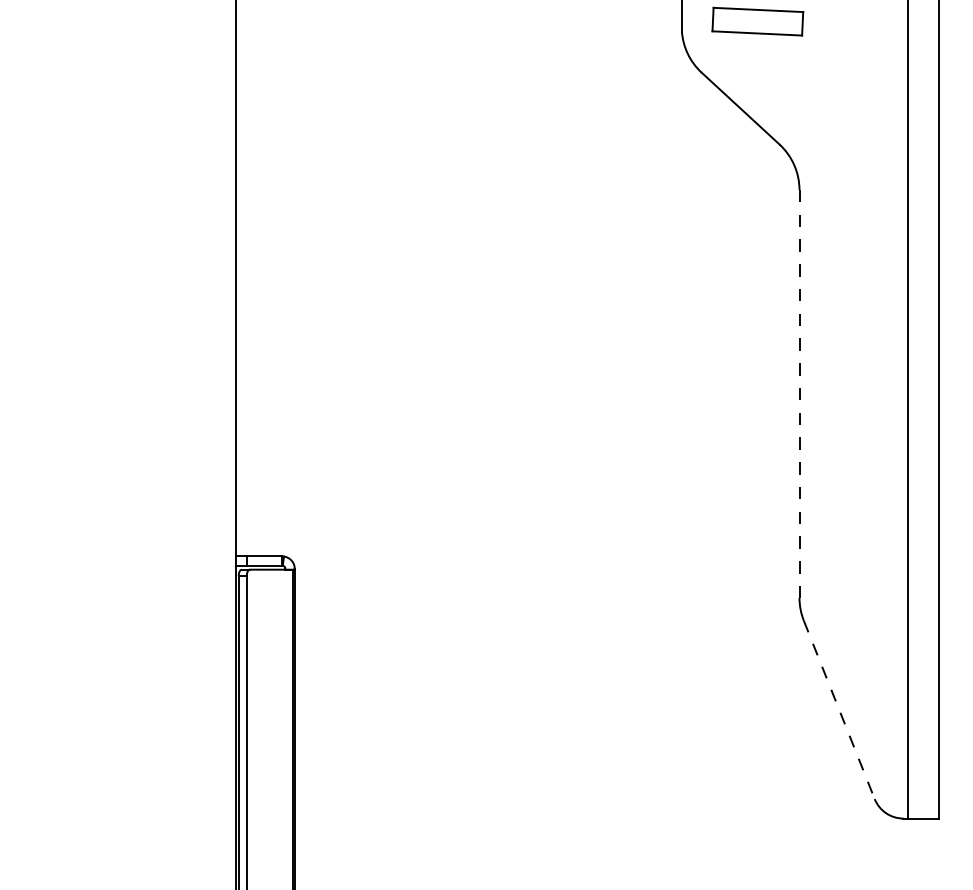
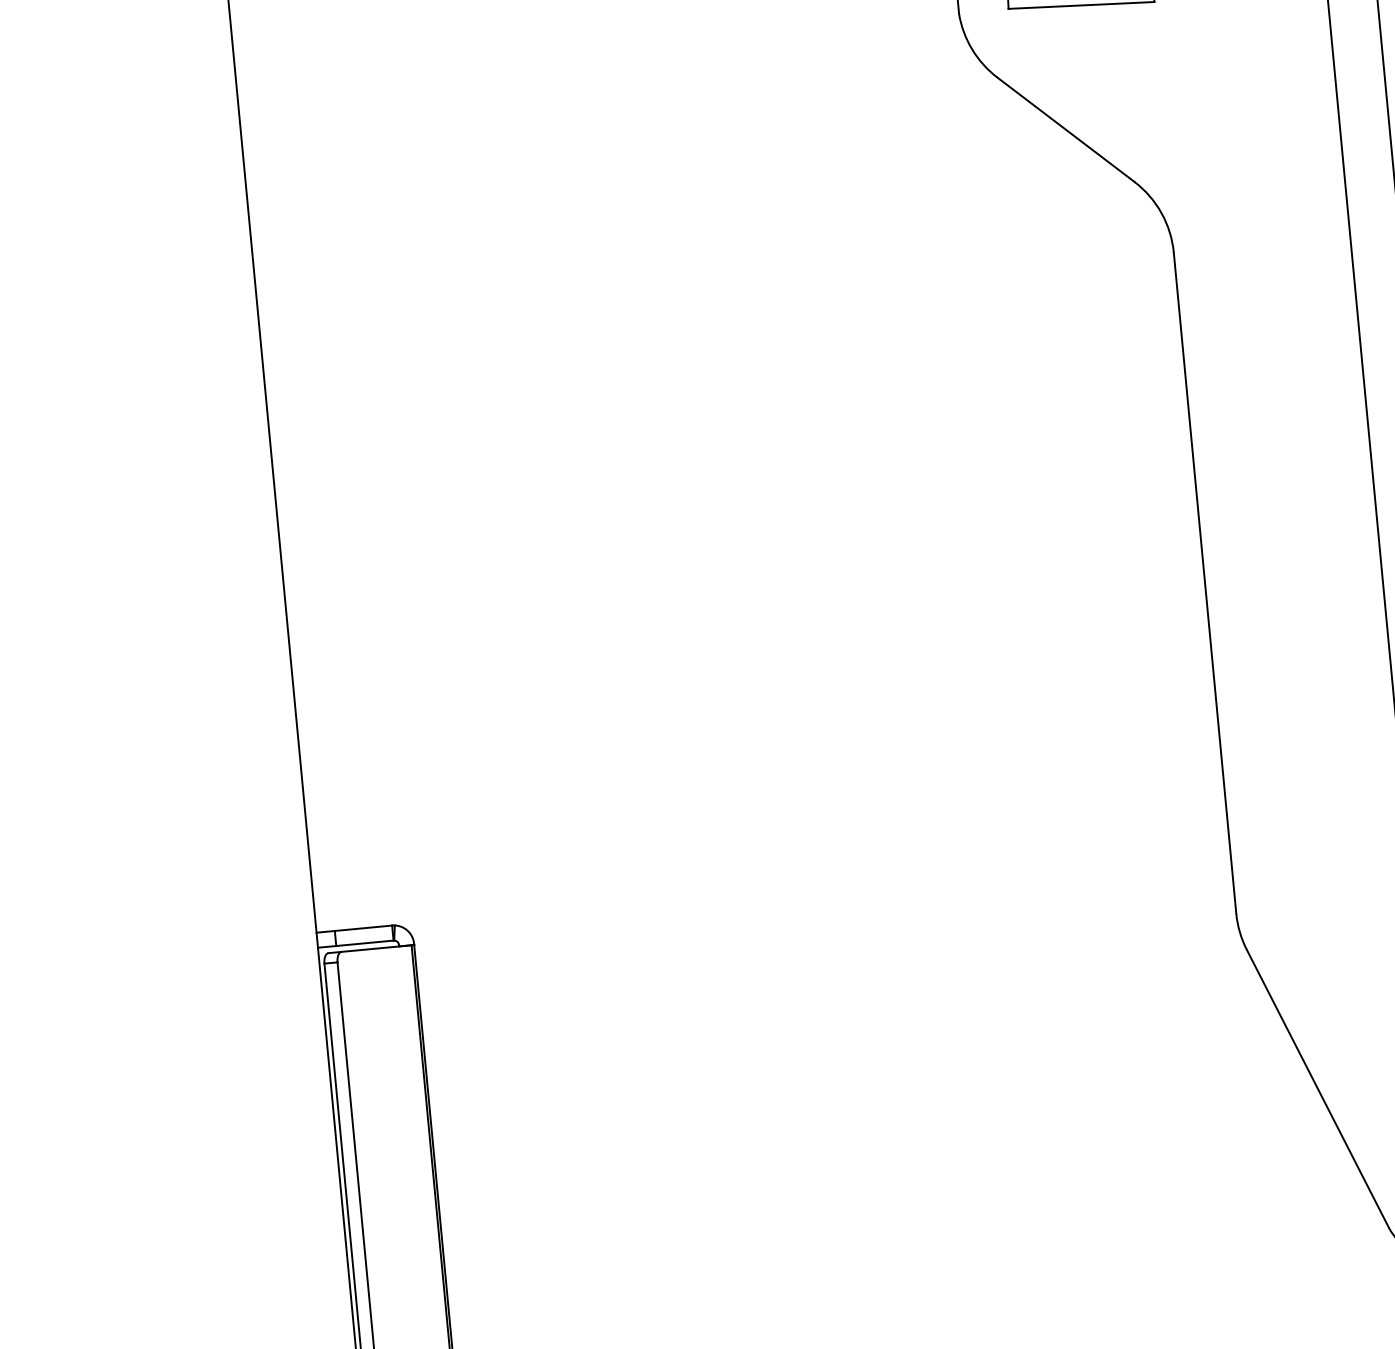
line: (799, 393) -> (1204, 582), dashed -> solid
line: (839, 709) -> (1318, 1088), dashed -> solid

